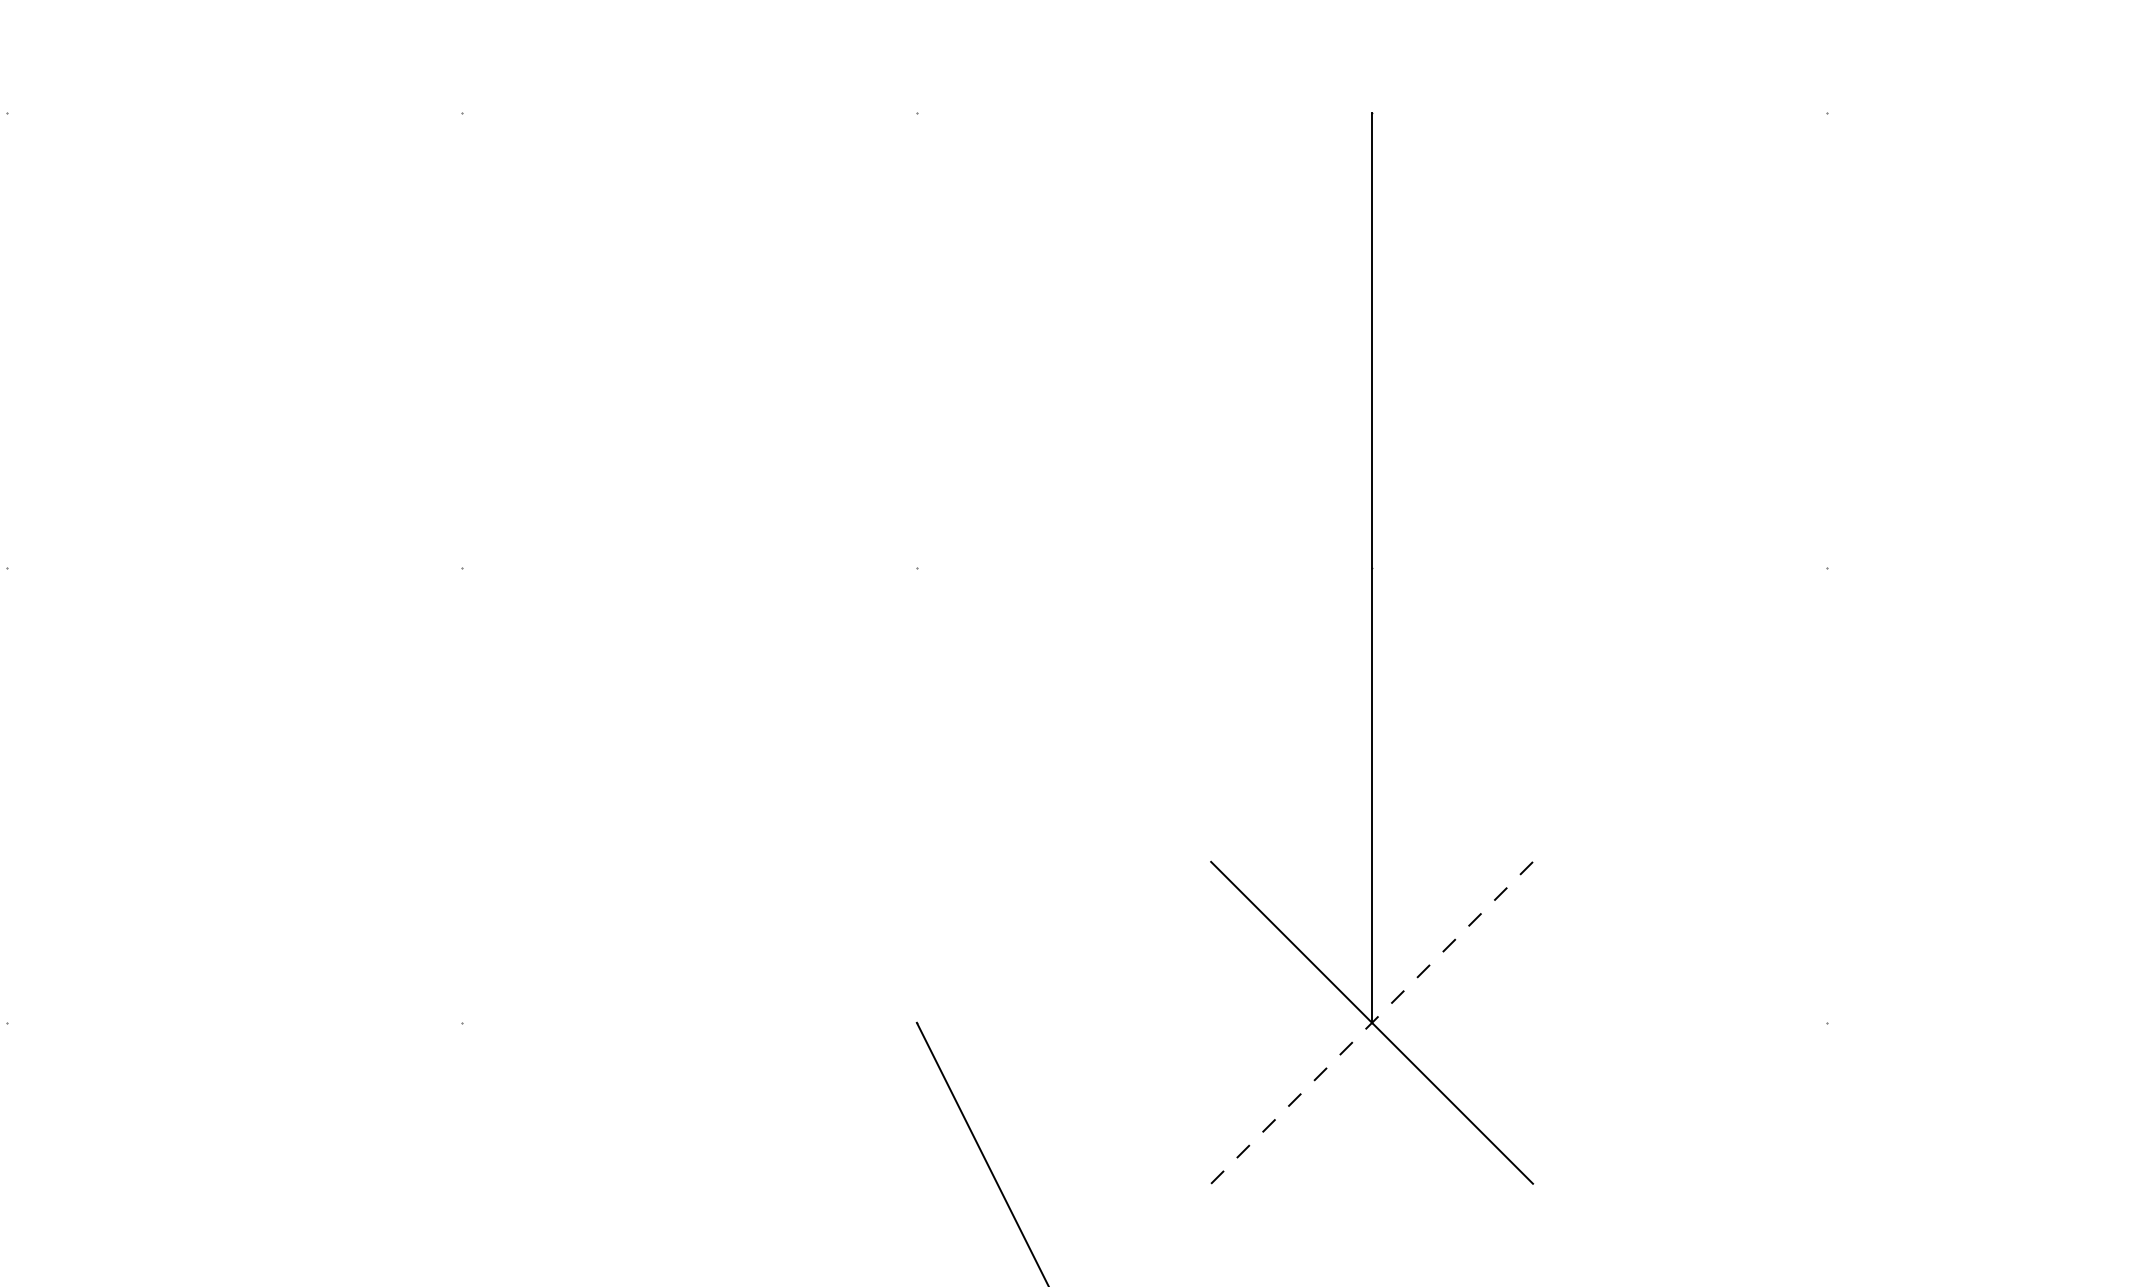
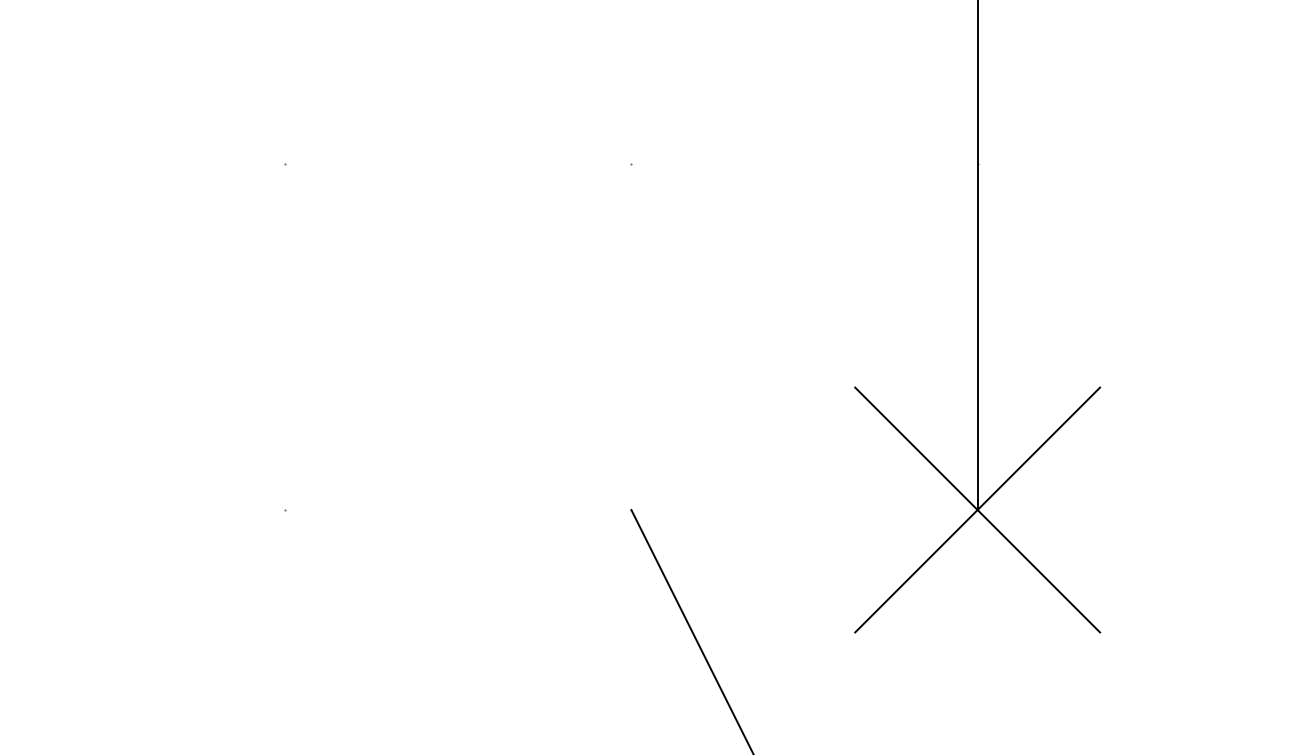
line: (1372, 1022) -> (977, 509), dashed -> solid

